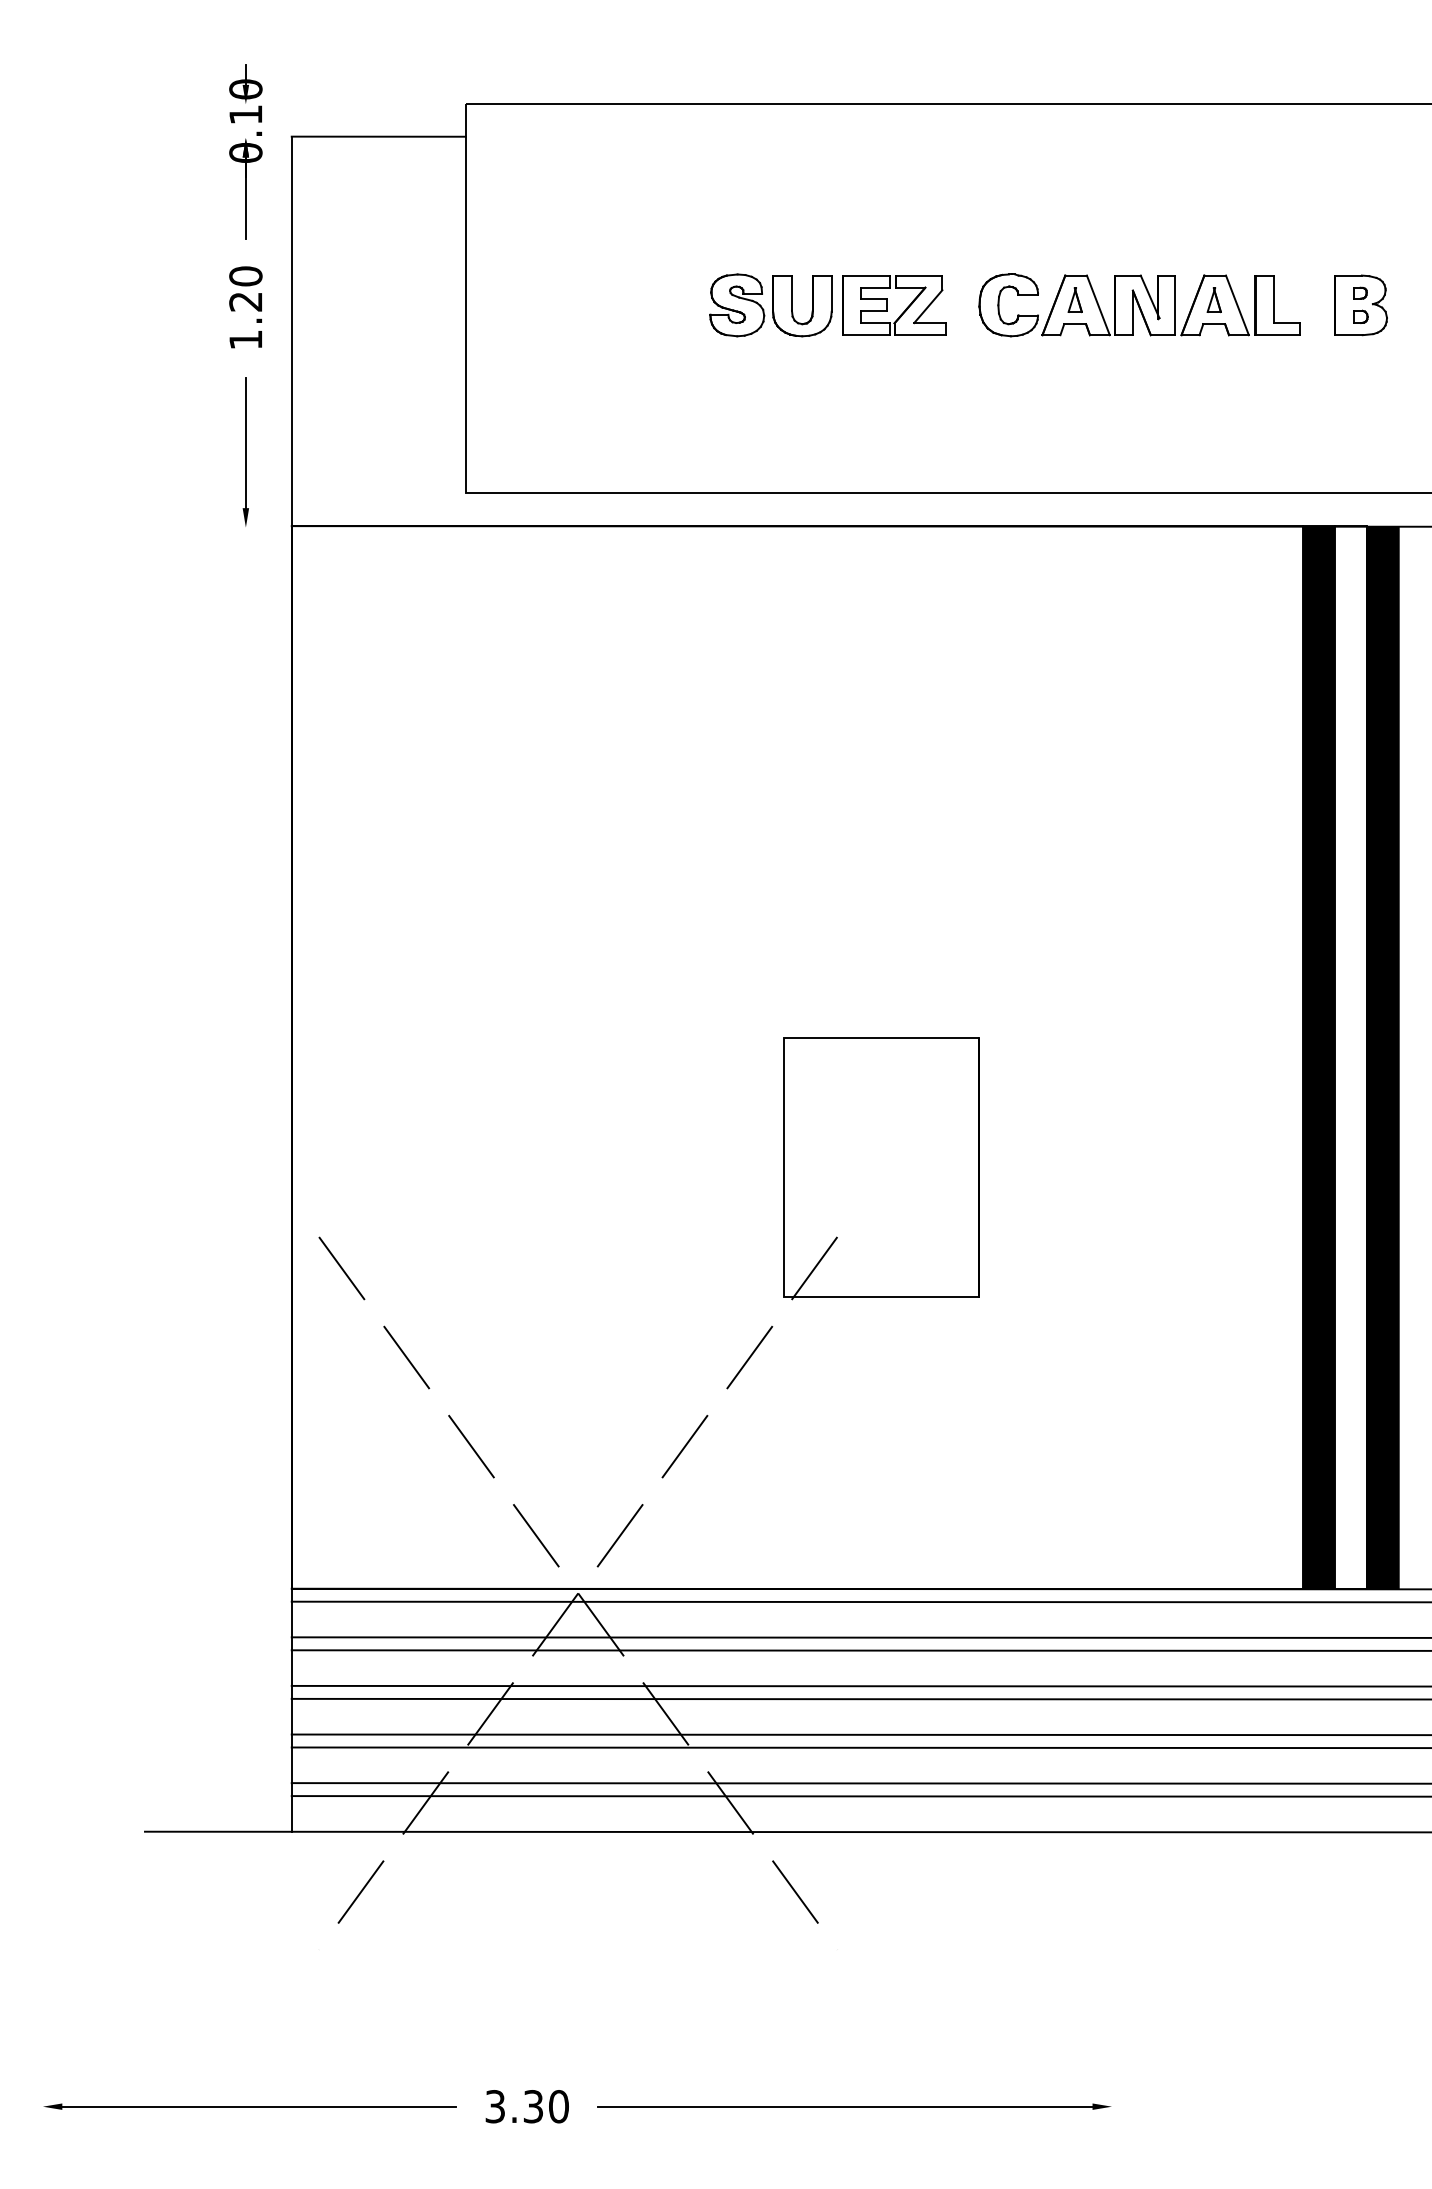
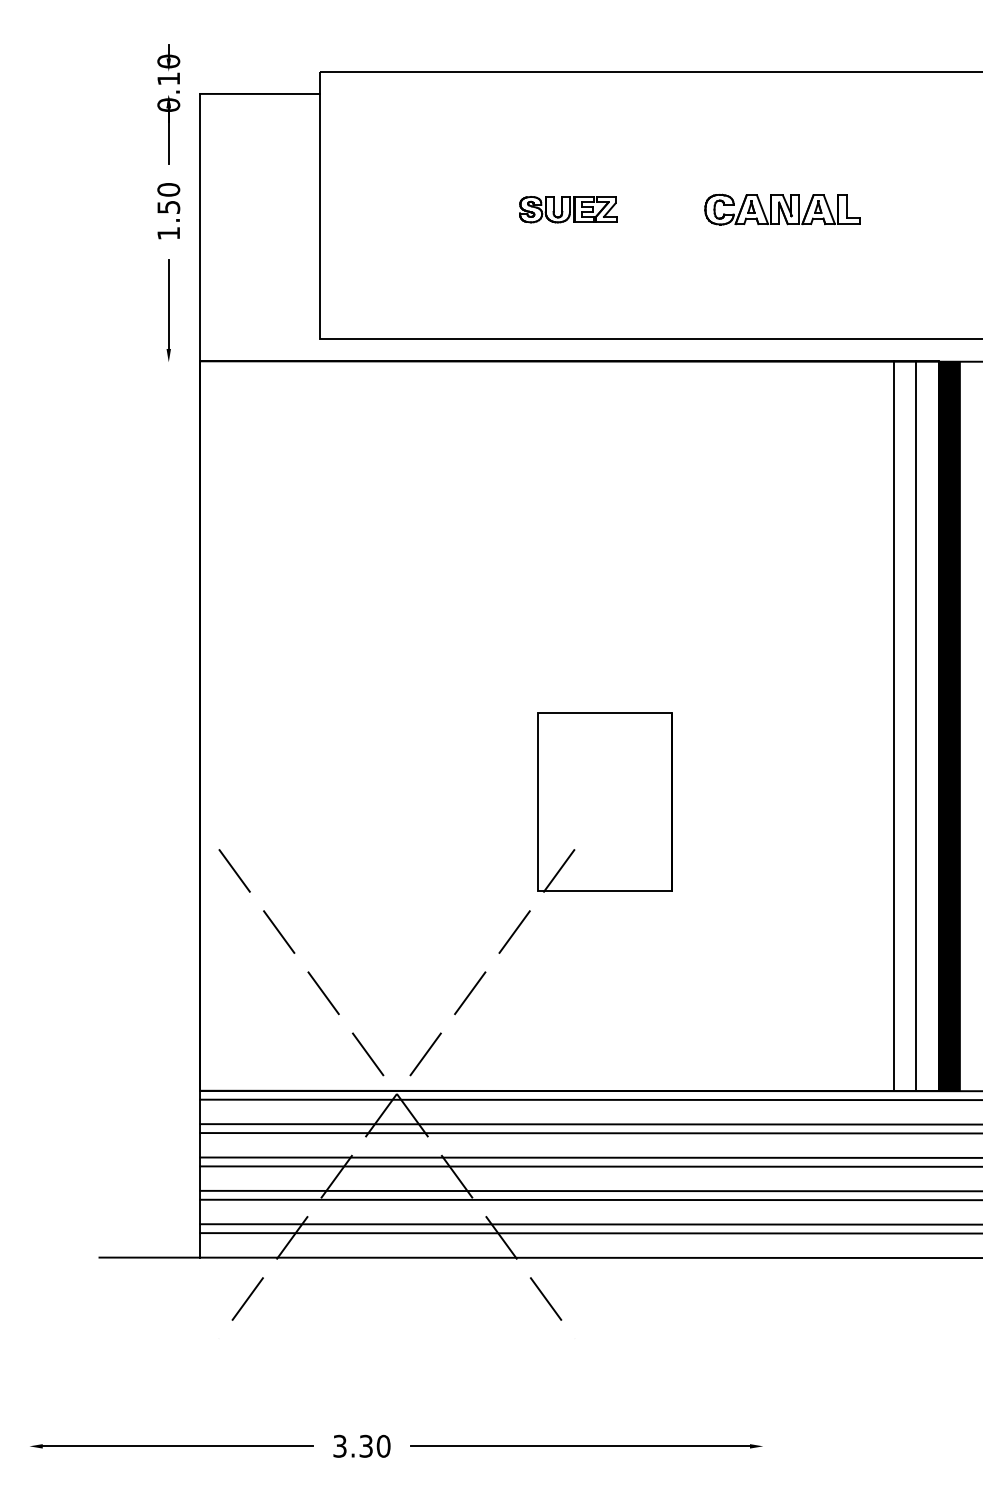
text: (245, 302) -> (168, 207), 1.20 -> 1.50
part: (828, 304) -> (568, 209), size x0.6
part: (1139, 304) -> (782, 209), size x0.7
part: (1361, 304) -> (934, 209), removed
fill: (1319, 1056) -> (905, 725), removed

